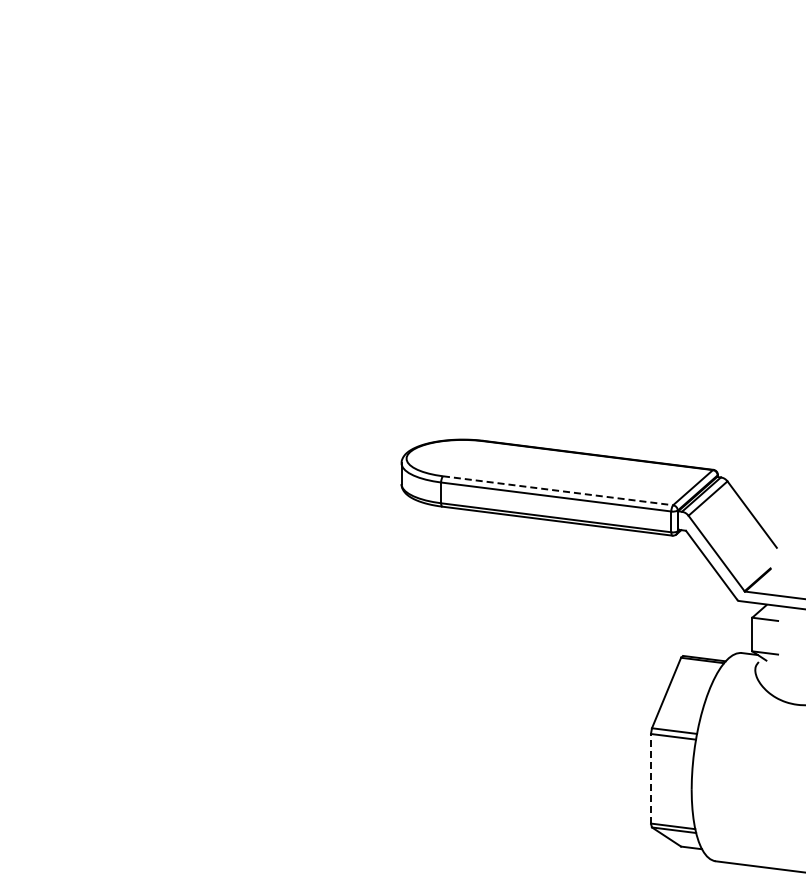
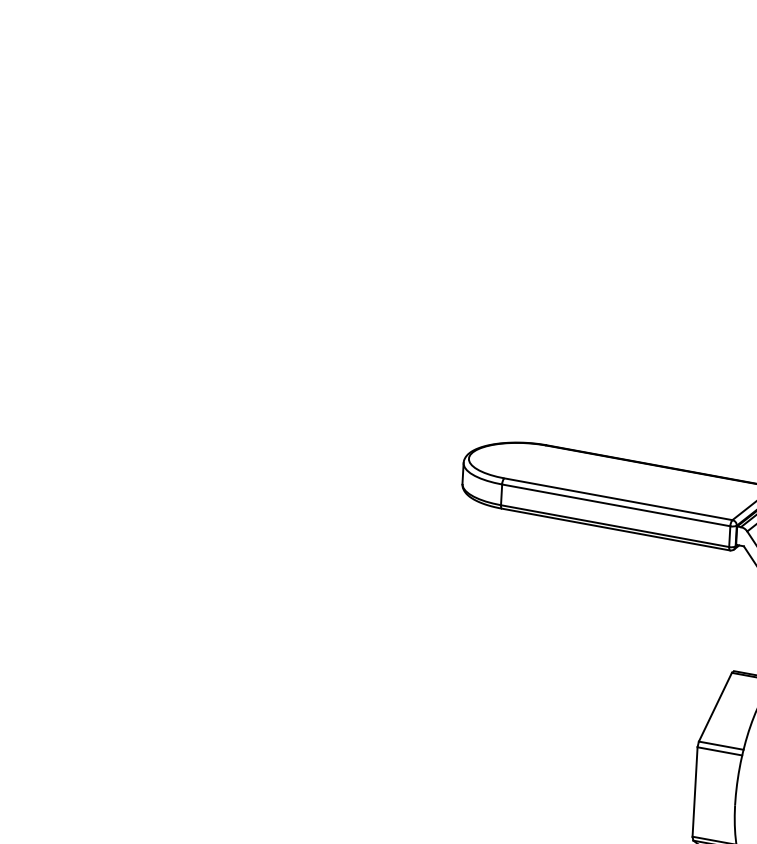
line: (558, 490) -> (618, 499), dashed -> solid
line: (650, 778) -> (694, 791), dashed -> solid

